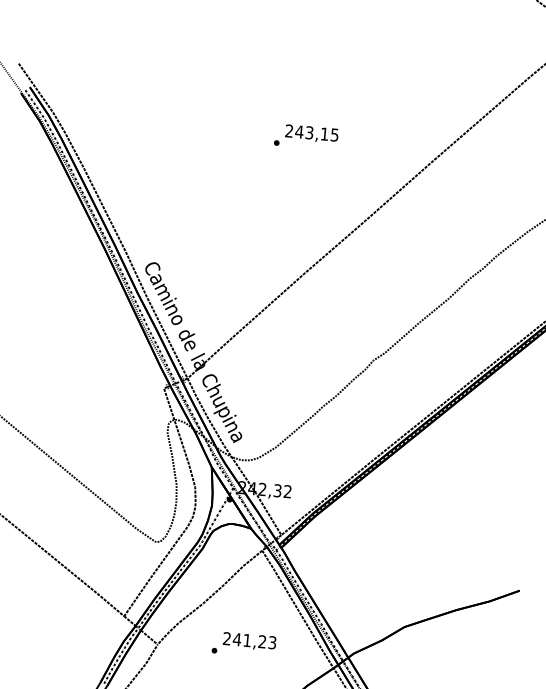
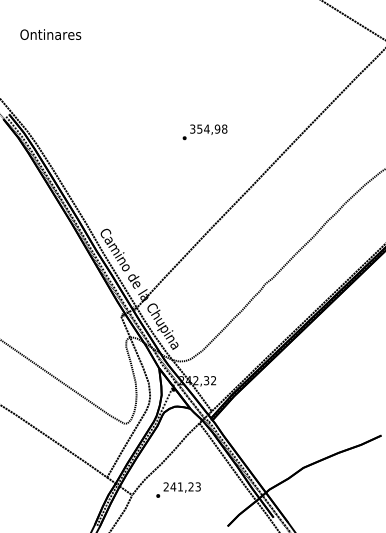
text: (311, 132) -> (208, 128), 243,15 -> 354,98
text: (244, 643) -> (178, 489), moved

